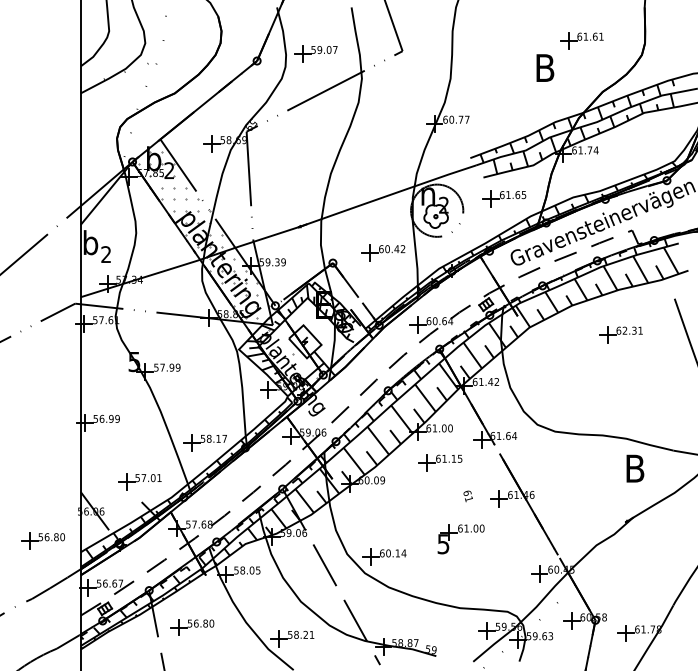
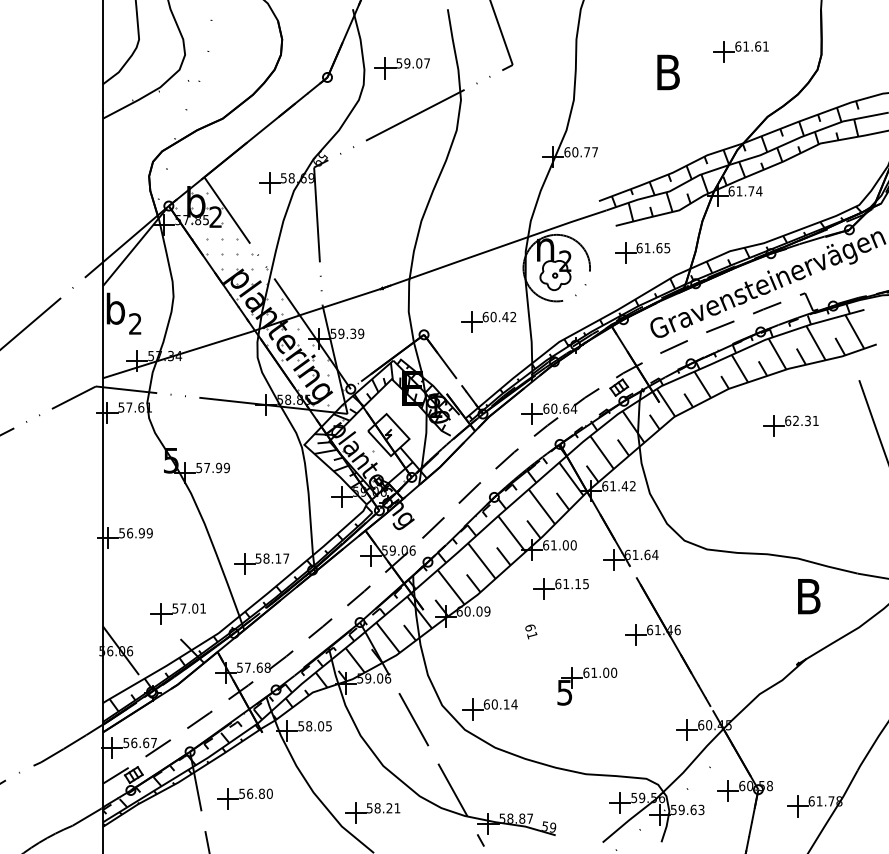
text: (545, 68) -> (668, 72), moved
text: (468, 496) -> (531, 631), moved
part: (42, 540) -> (54, 688), removed

